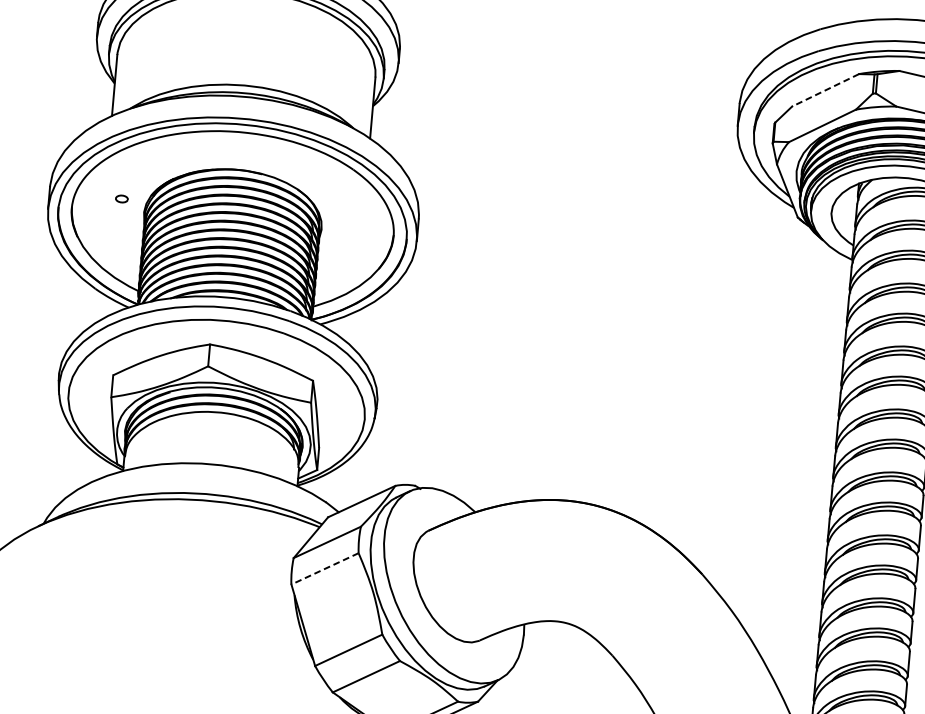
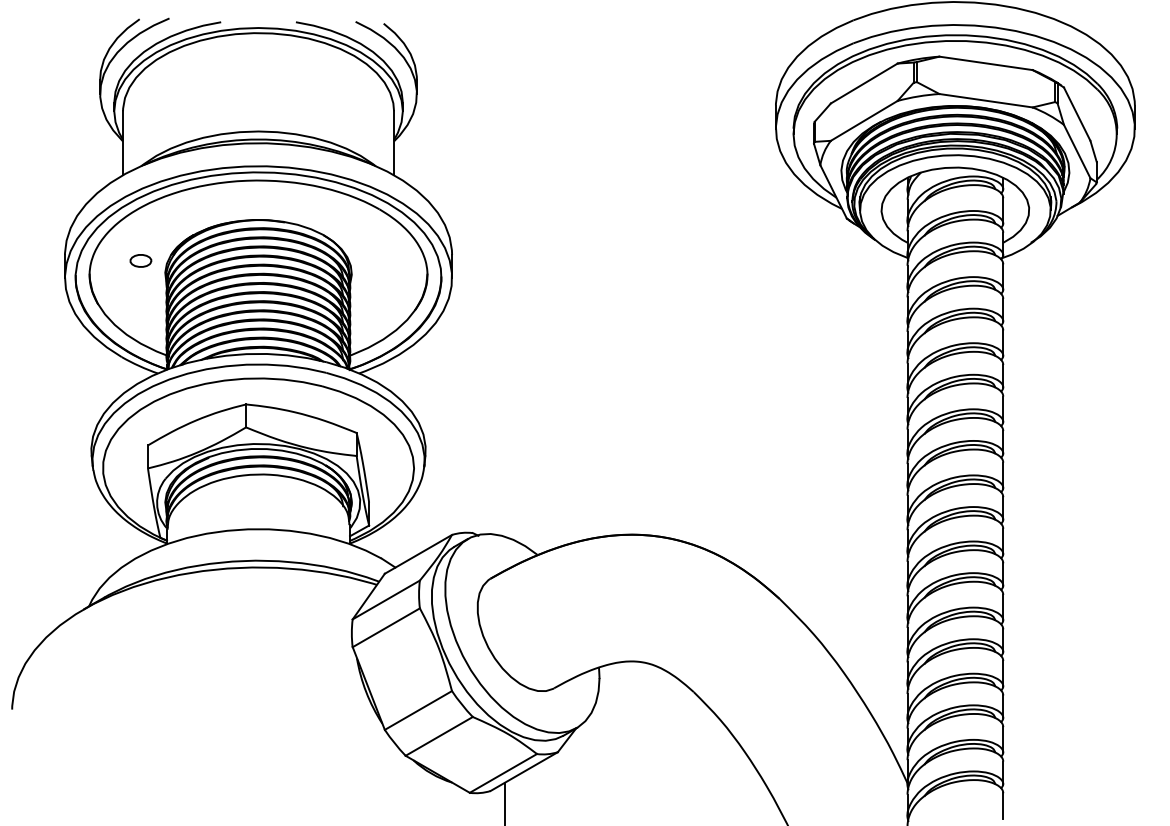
line: (825, 90) -> (864, 83), dashed -> solid
part: (121, 198) -> (140, 260), size x1.67
line: (325, 568) -> (386, 627), dashed -> solid

